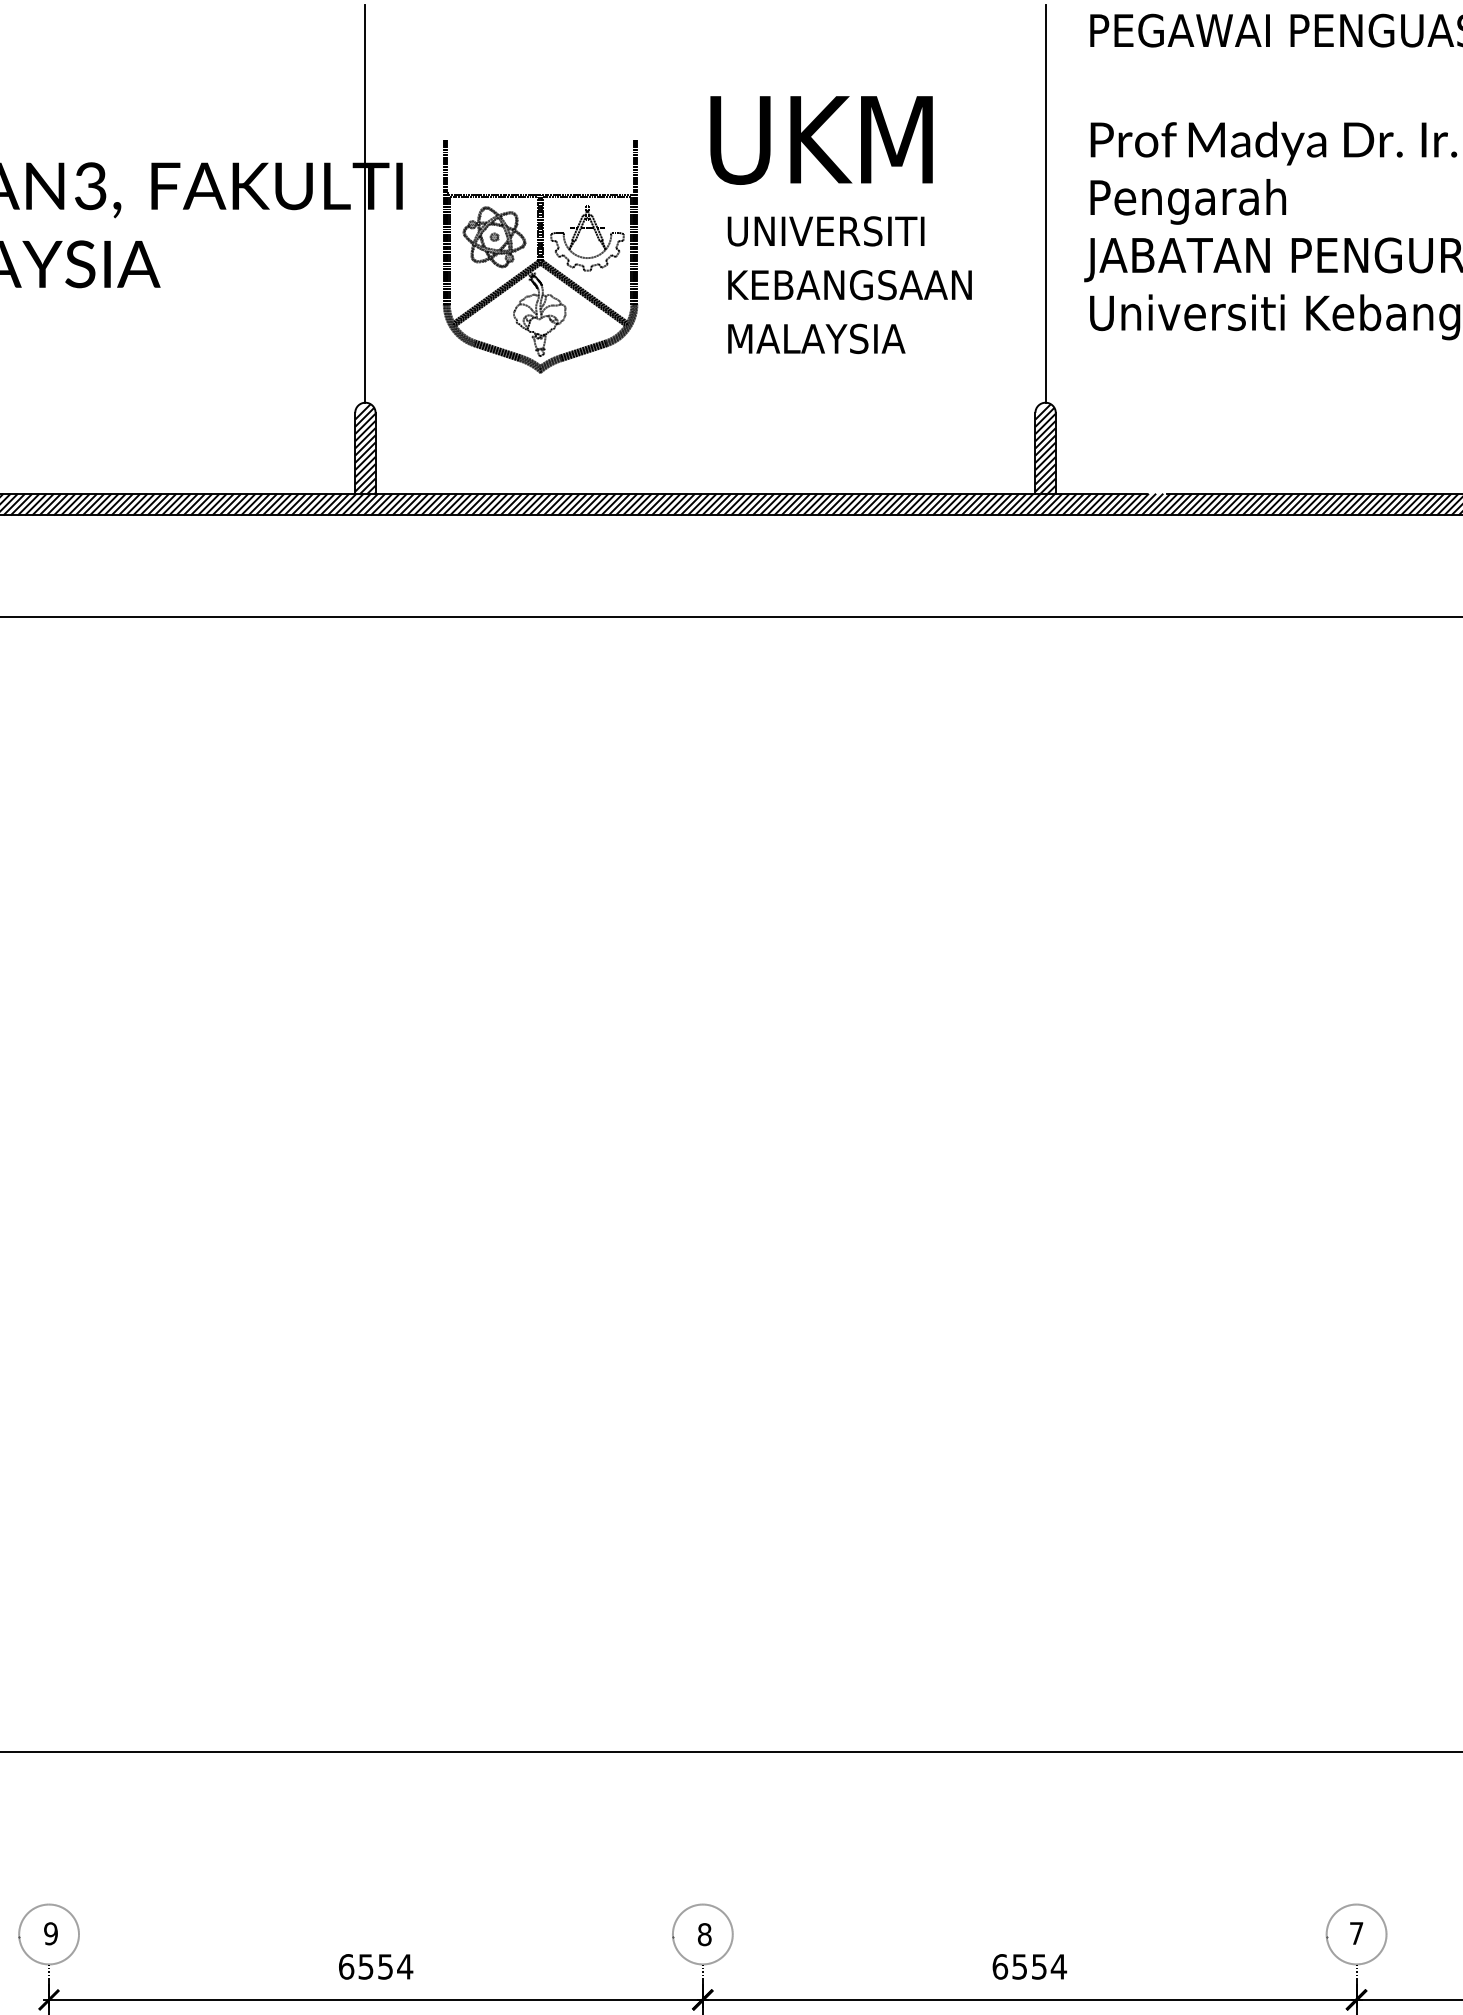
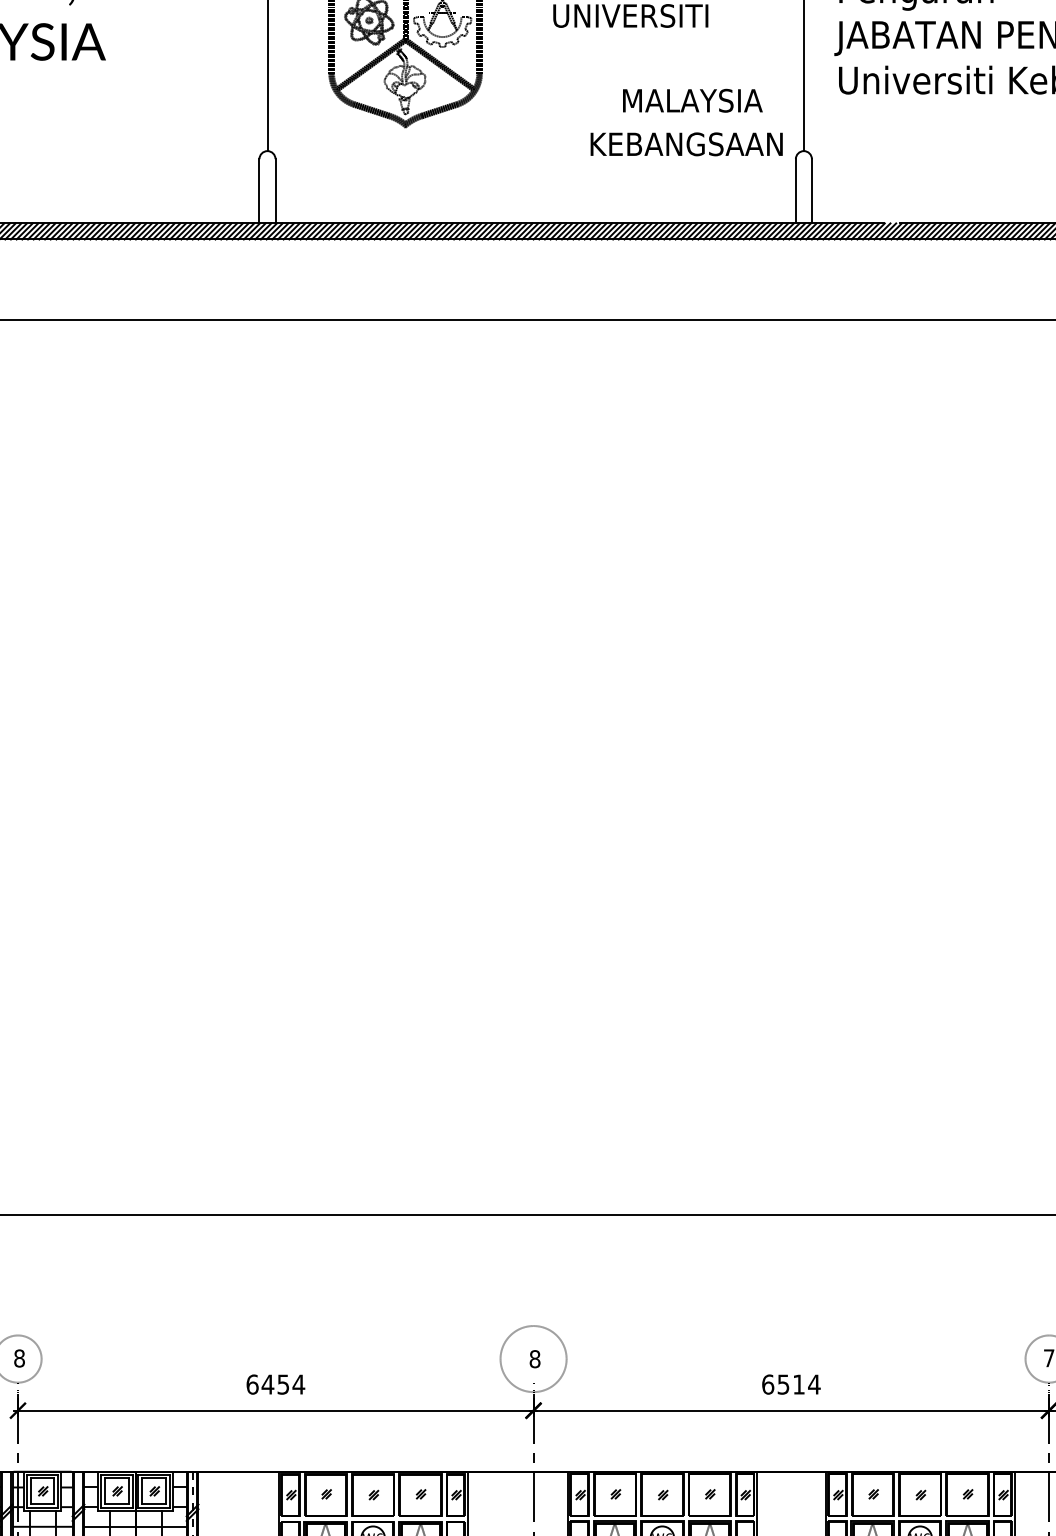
text: (849, 285) -> (686, 144), moved
text: (816, 338) -> (692, 100), moved
hatch: (365, 449) -> (267, 188), removed
hatch: (1045, 449) -> (803, 188), removed
text: (50, 1933) -> (19, 1358), 9 -> 8
circle: (702, 1934) -> (533, 1359), size x1.4
text: (365, 1966) -> (267, 1384), 6554 -> 6454
text: (1039, 1966) -> (799, 1384), 6554 -> 6514

